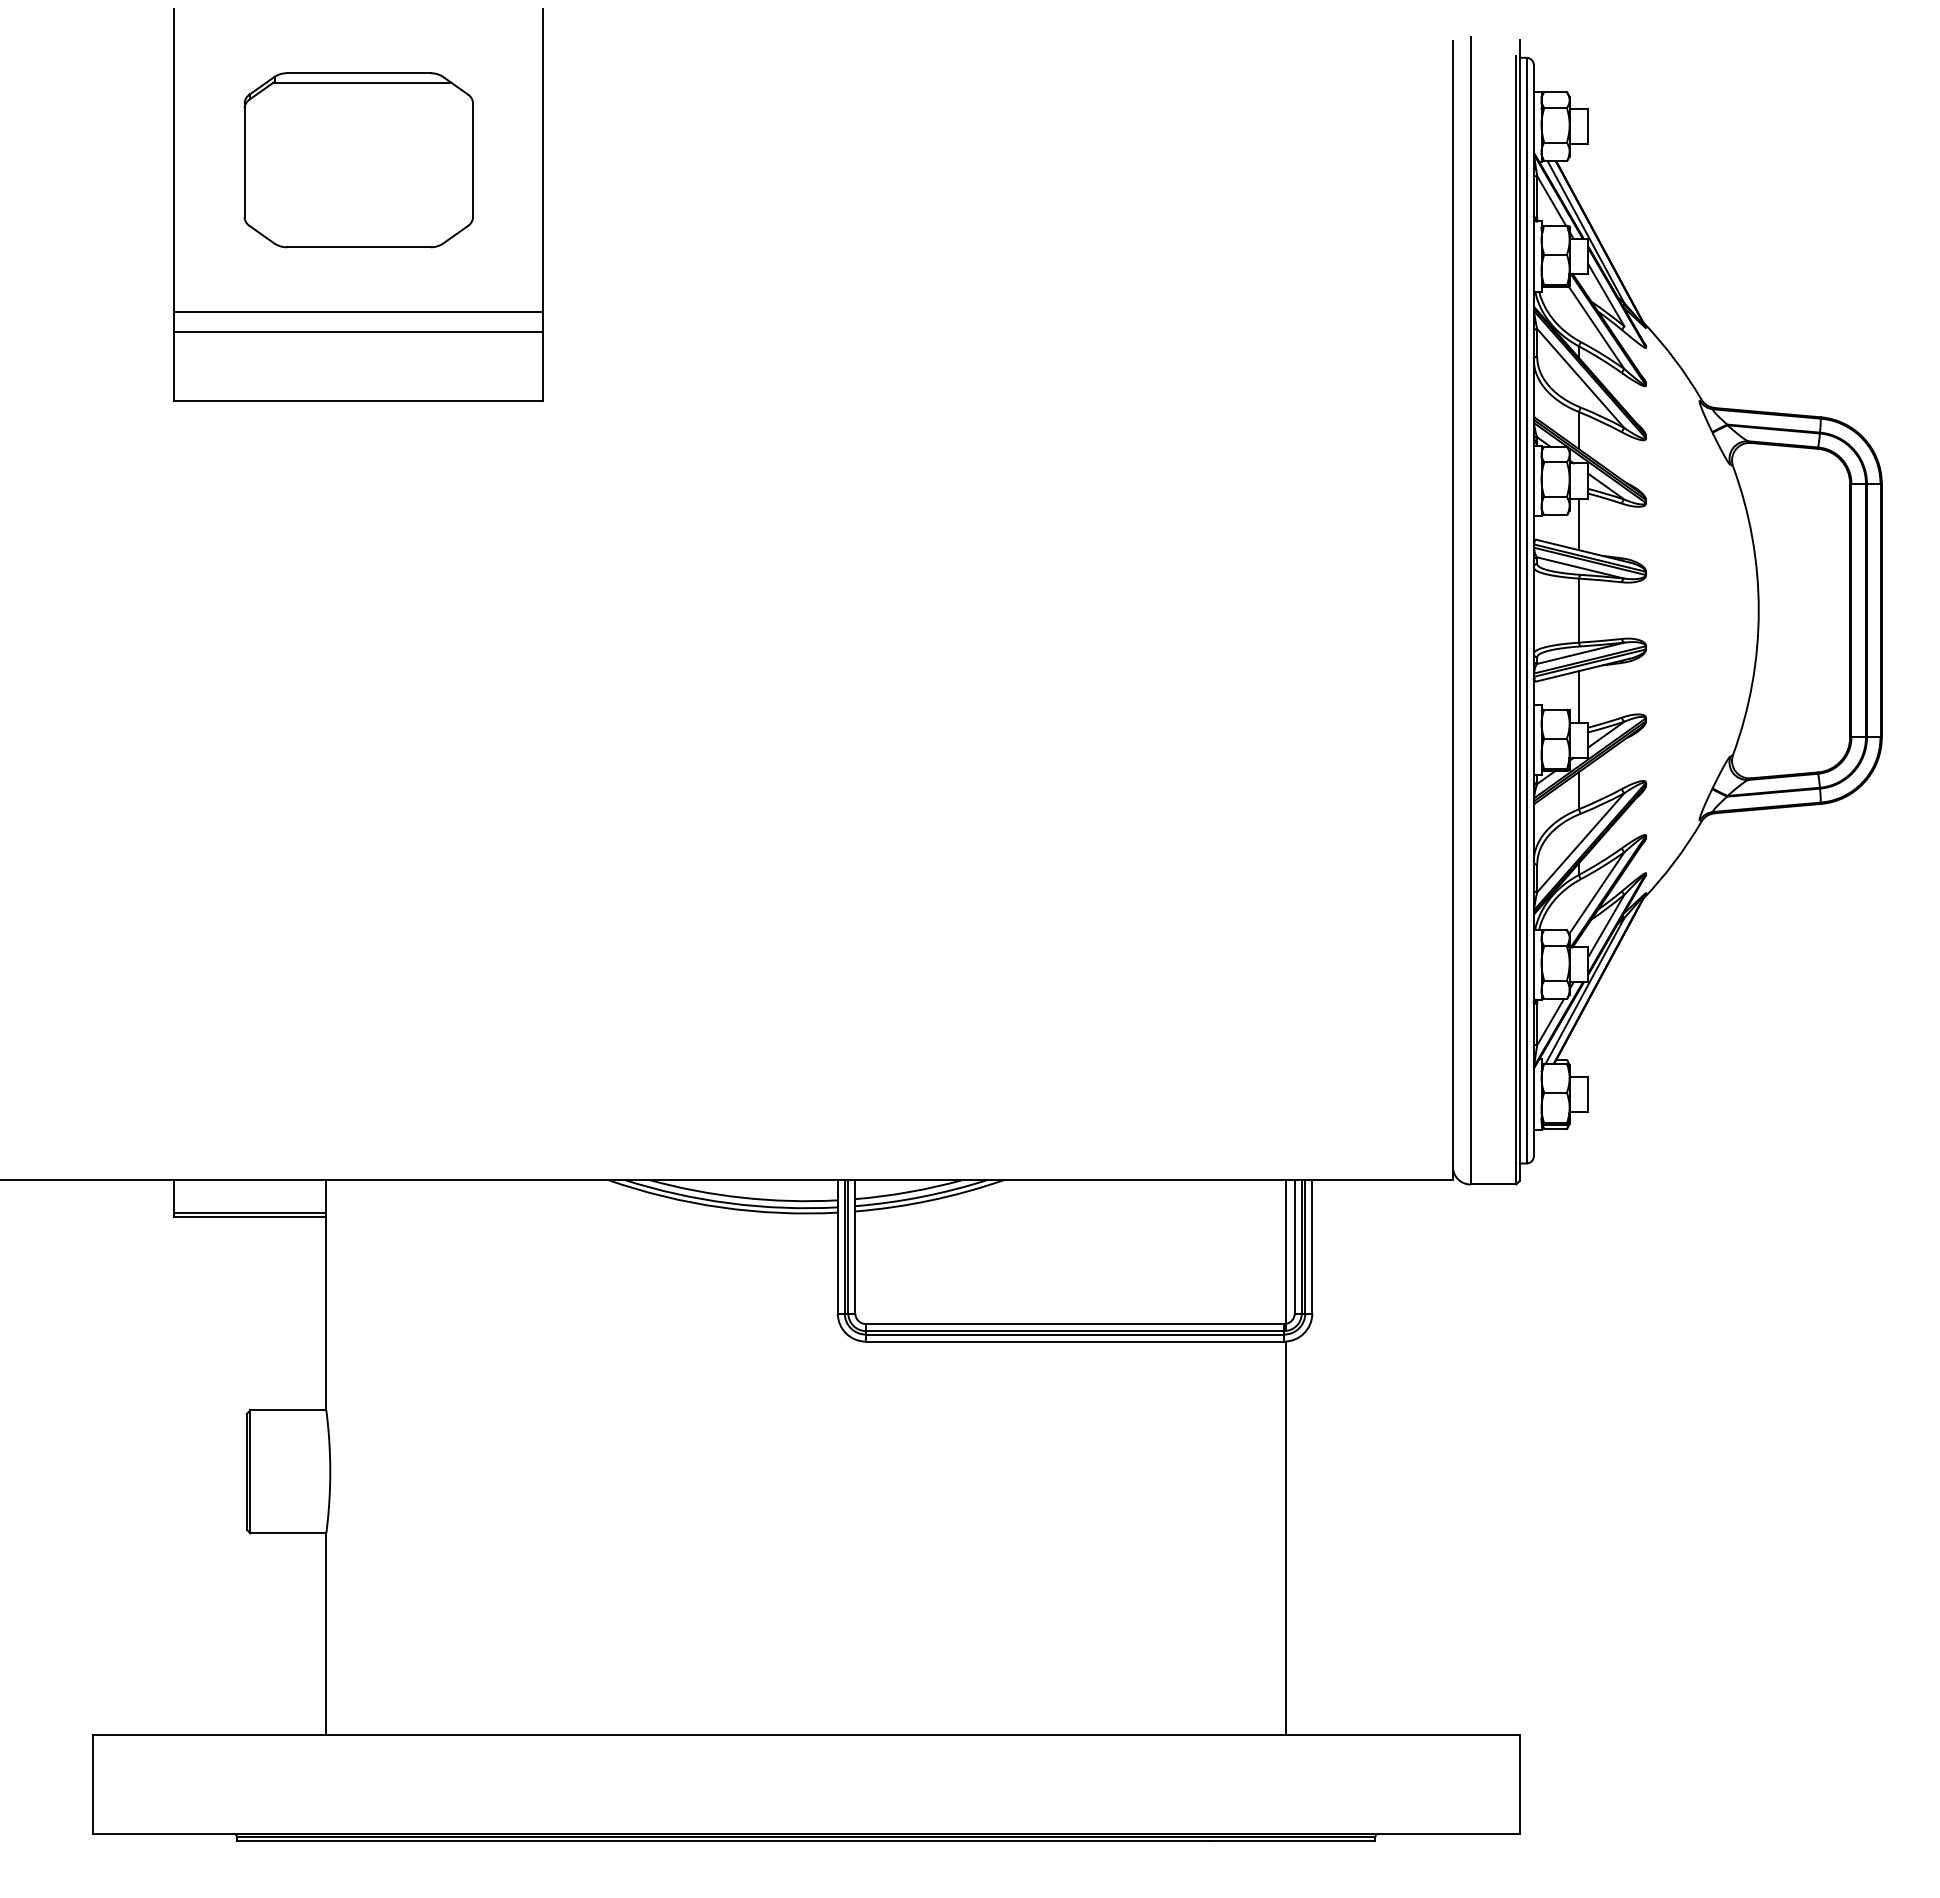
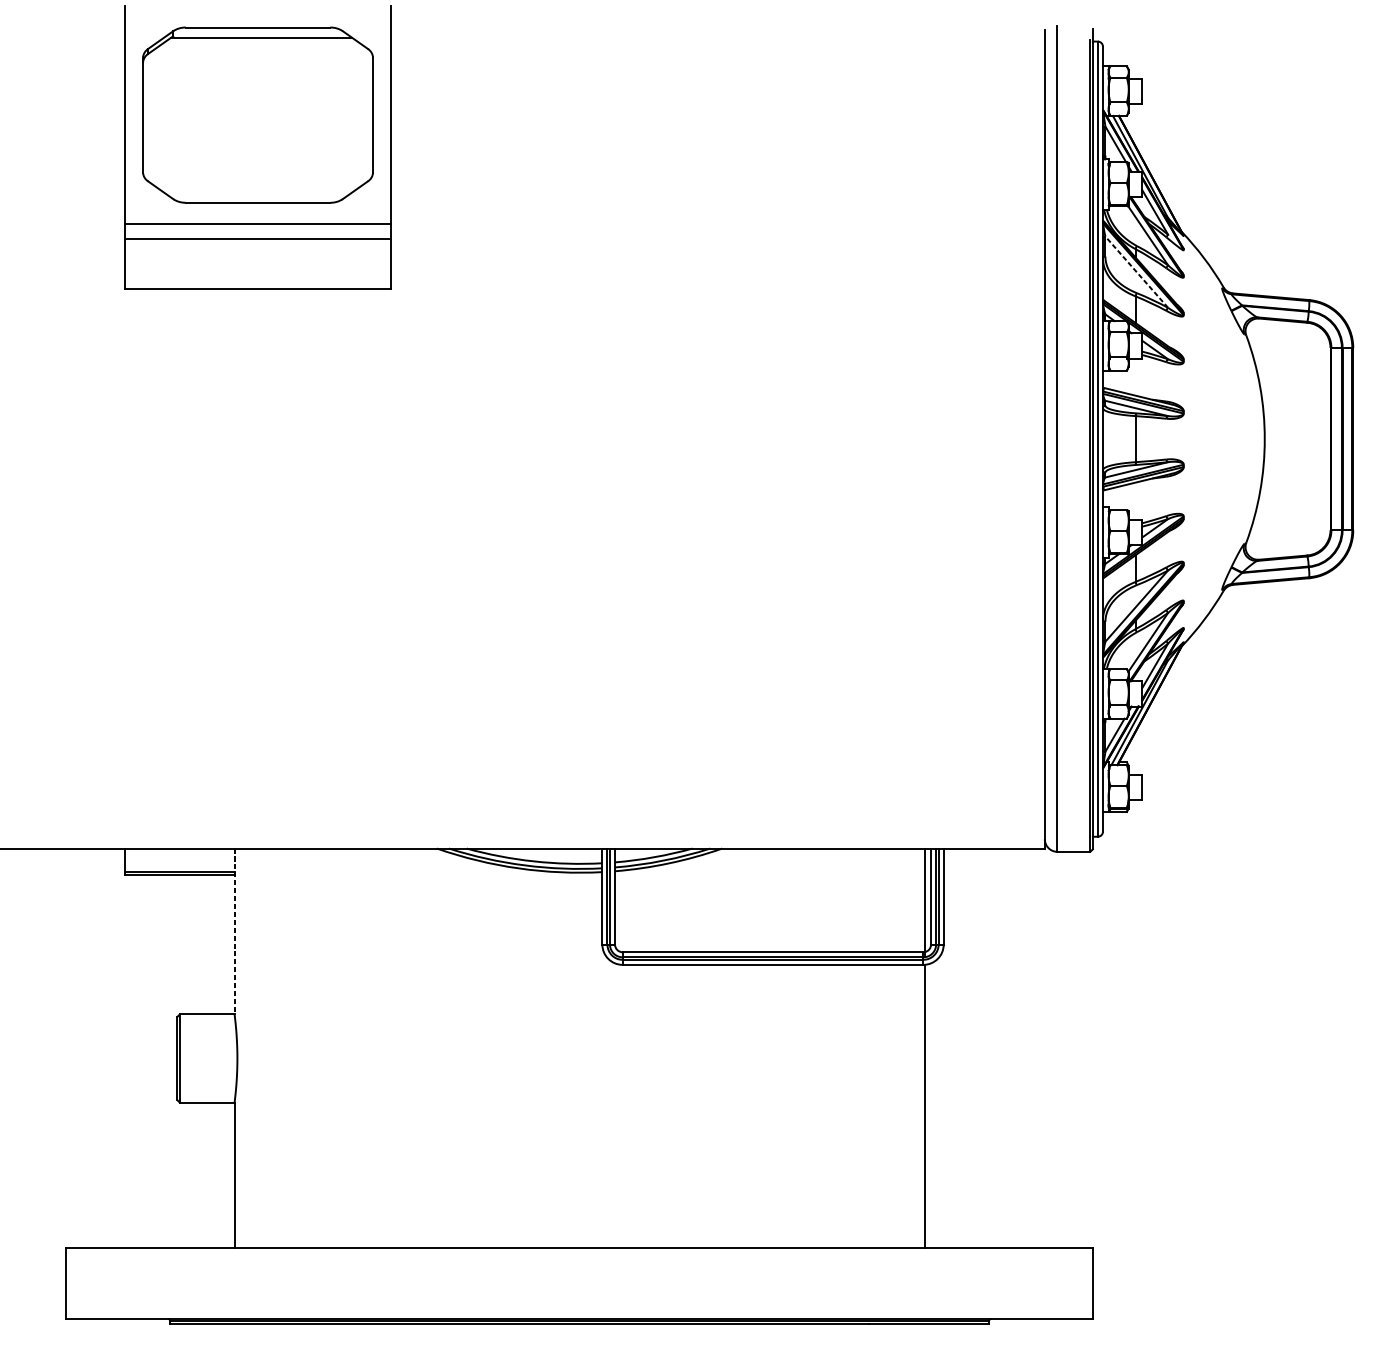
part: (358, 160) -> (257, 115), size x1.4
line: (1580, 378) -> (1136, 272), solid -> dashed
line: (1579, 524) -> (1135, 377), removed
line: (1579, 696) -> (1135, 500), removed
line: (326, 1295) -> (234, 931), solid -> dashed

